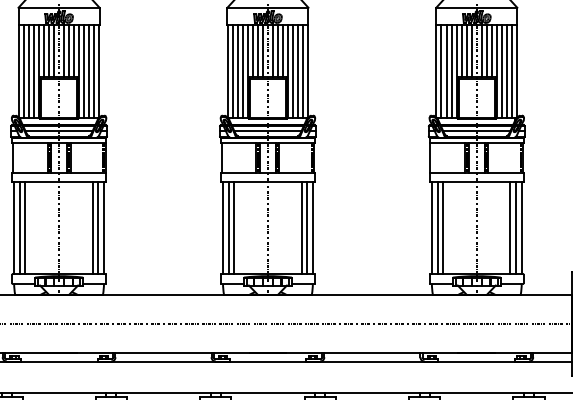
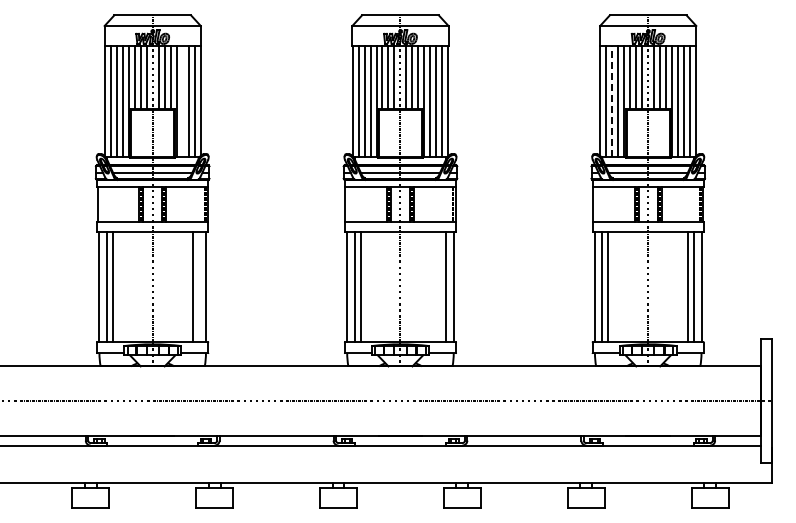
line: (446, 70) -> (612, 100), solid -> dashed
line: (84, 71) -> (182, 101), removed
line: (97, 228) -> (198, 287), removed
line: (301, 228) -> (440, 287), removed

